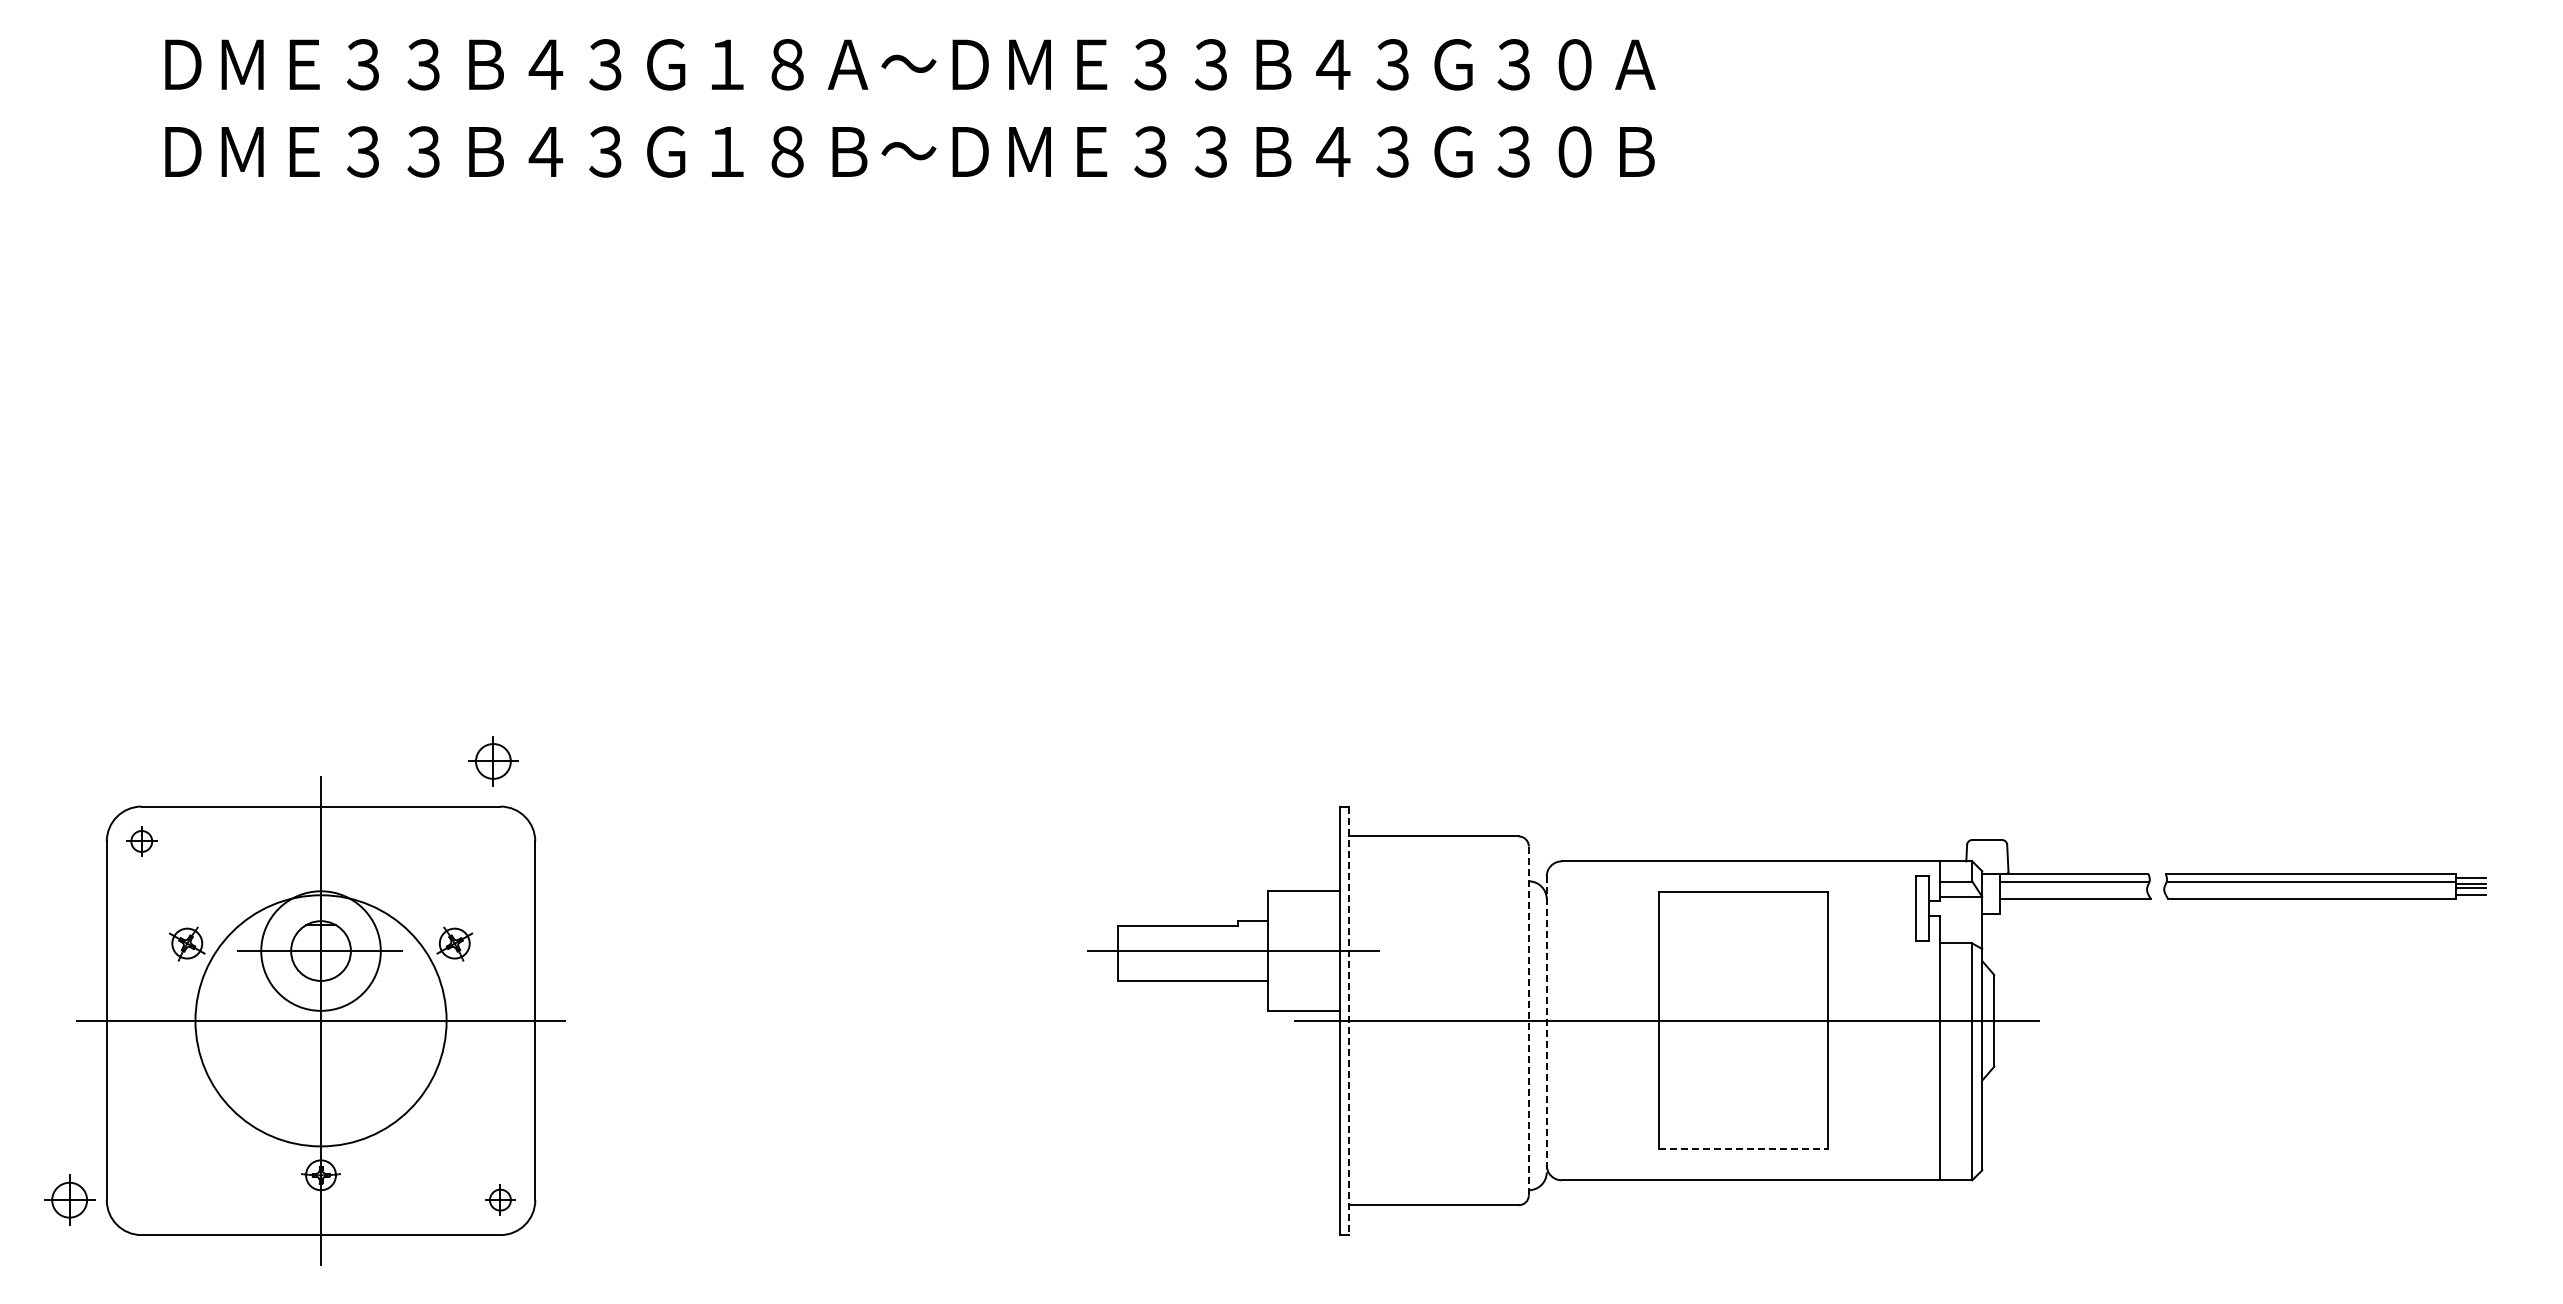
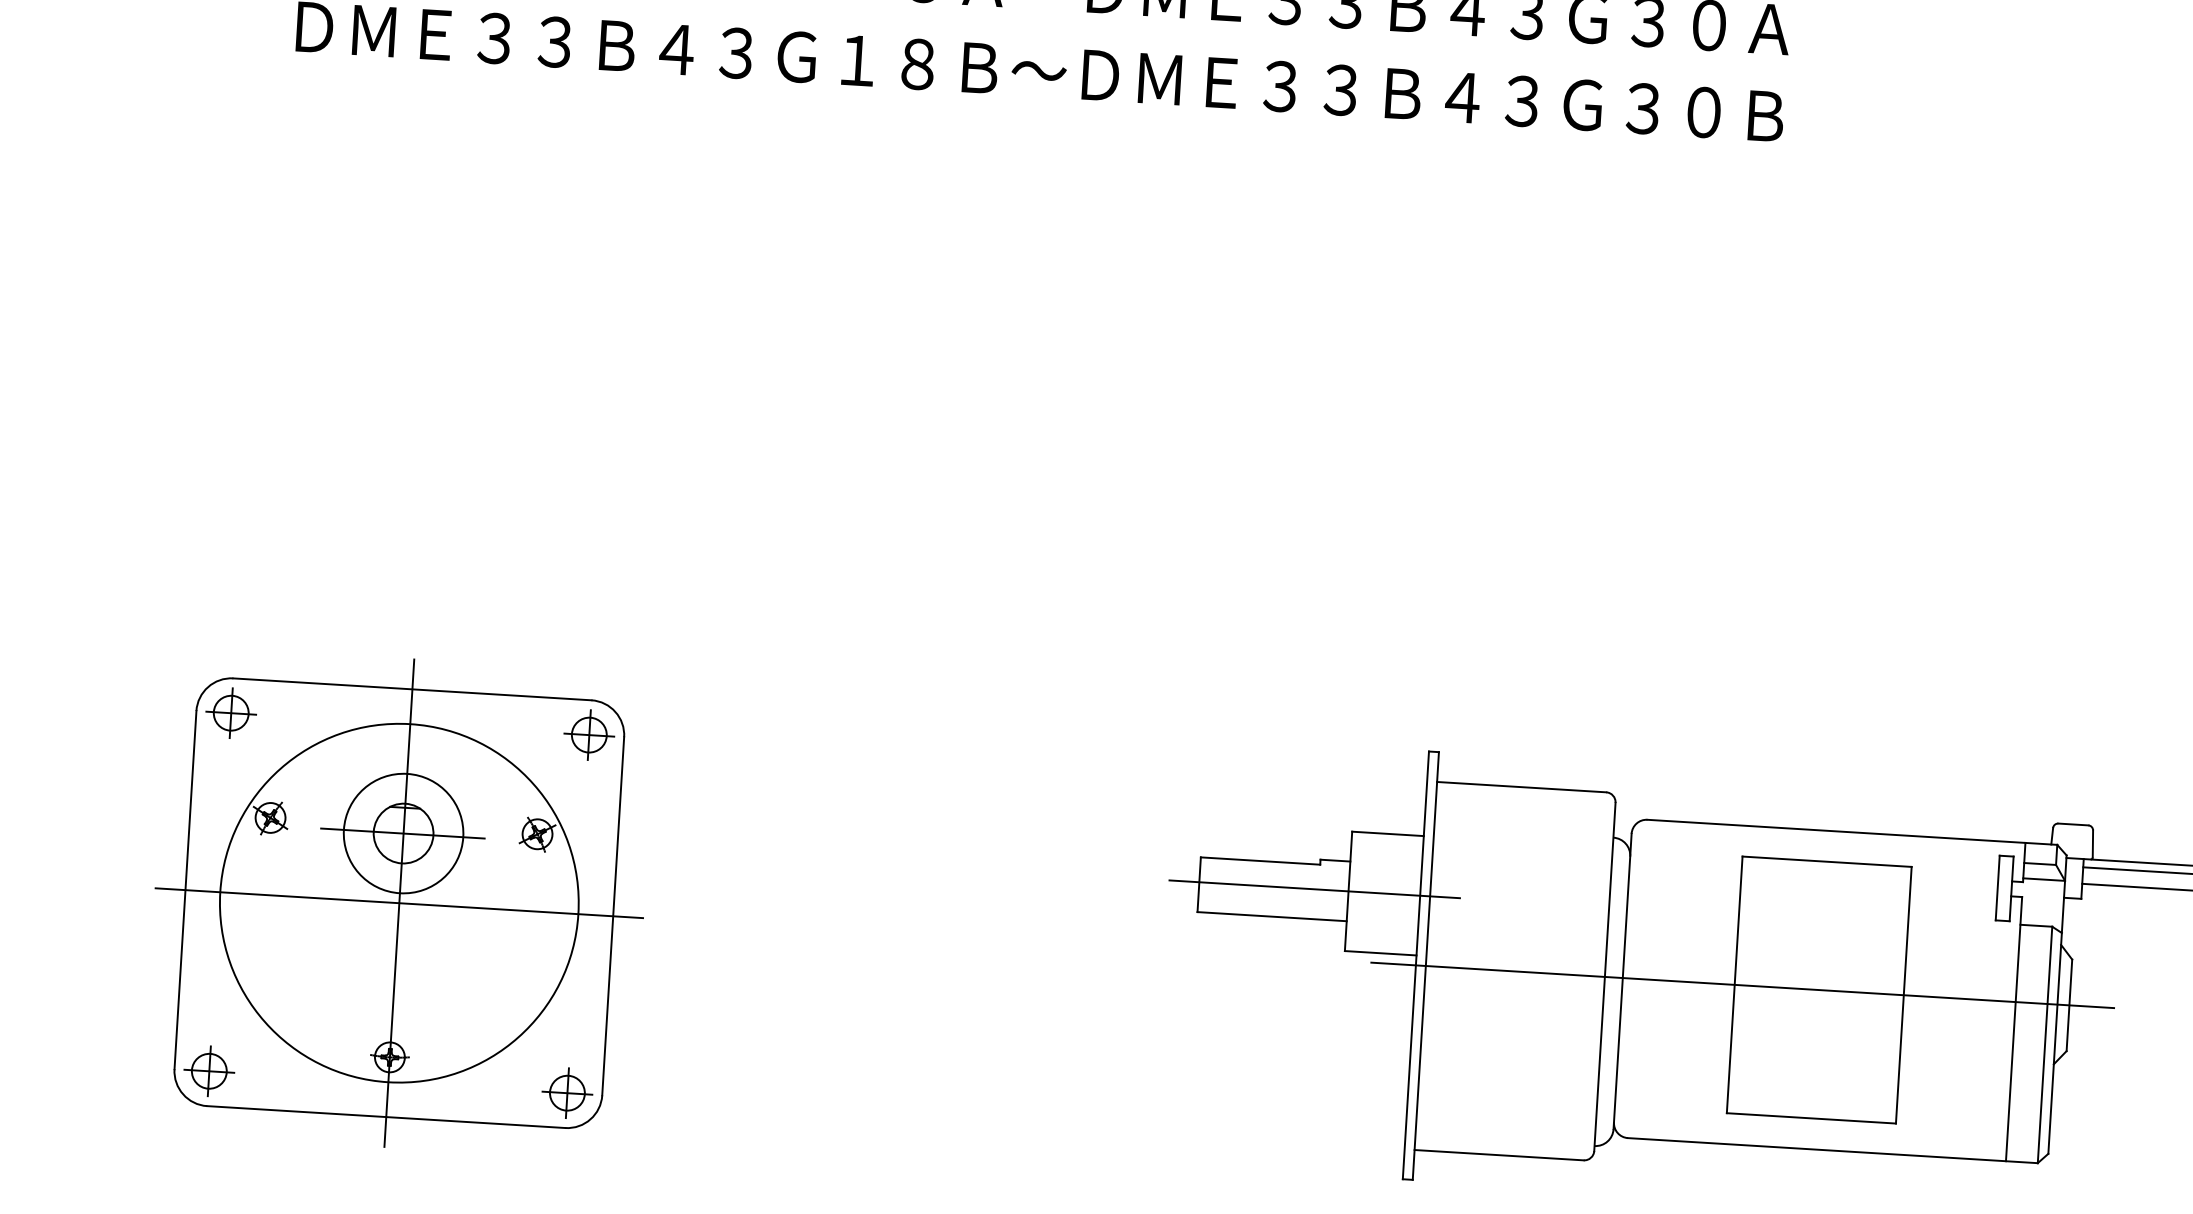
part: (493, 761) -> (589, 735), moved
part: (141, 841) -> (231, 713), size x1.67
circle: (320, 1020) -> (398, 902), size x1.43
line: (1528, 1020) -> (1604, 976), dashed -> solid
line: (1349, 1021) -> (1425, 966), dashed -> solid
line: (1546, 1024) -> (1622, 981), dashed -> solid
line: (1743, 1149) -> (1811, 1118), dashed -> solid
part: (69, 1199) -> (209, 1070), moved
part: (500, 1199) -> (567, 1092), size x1.67

